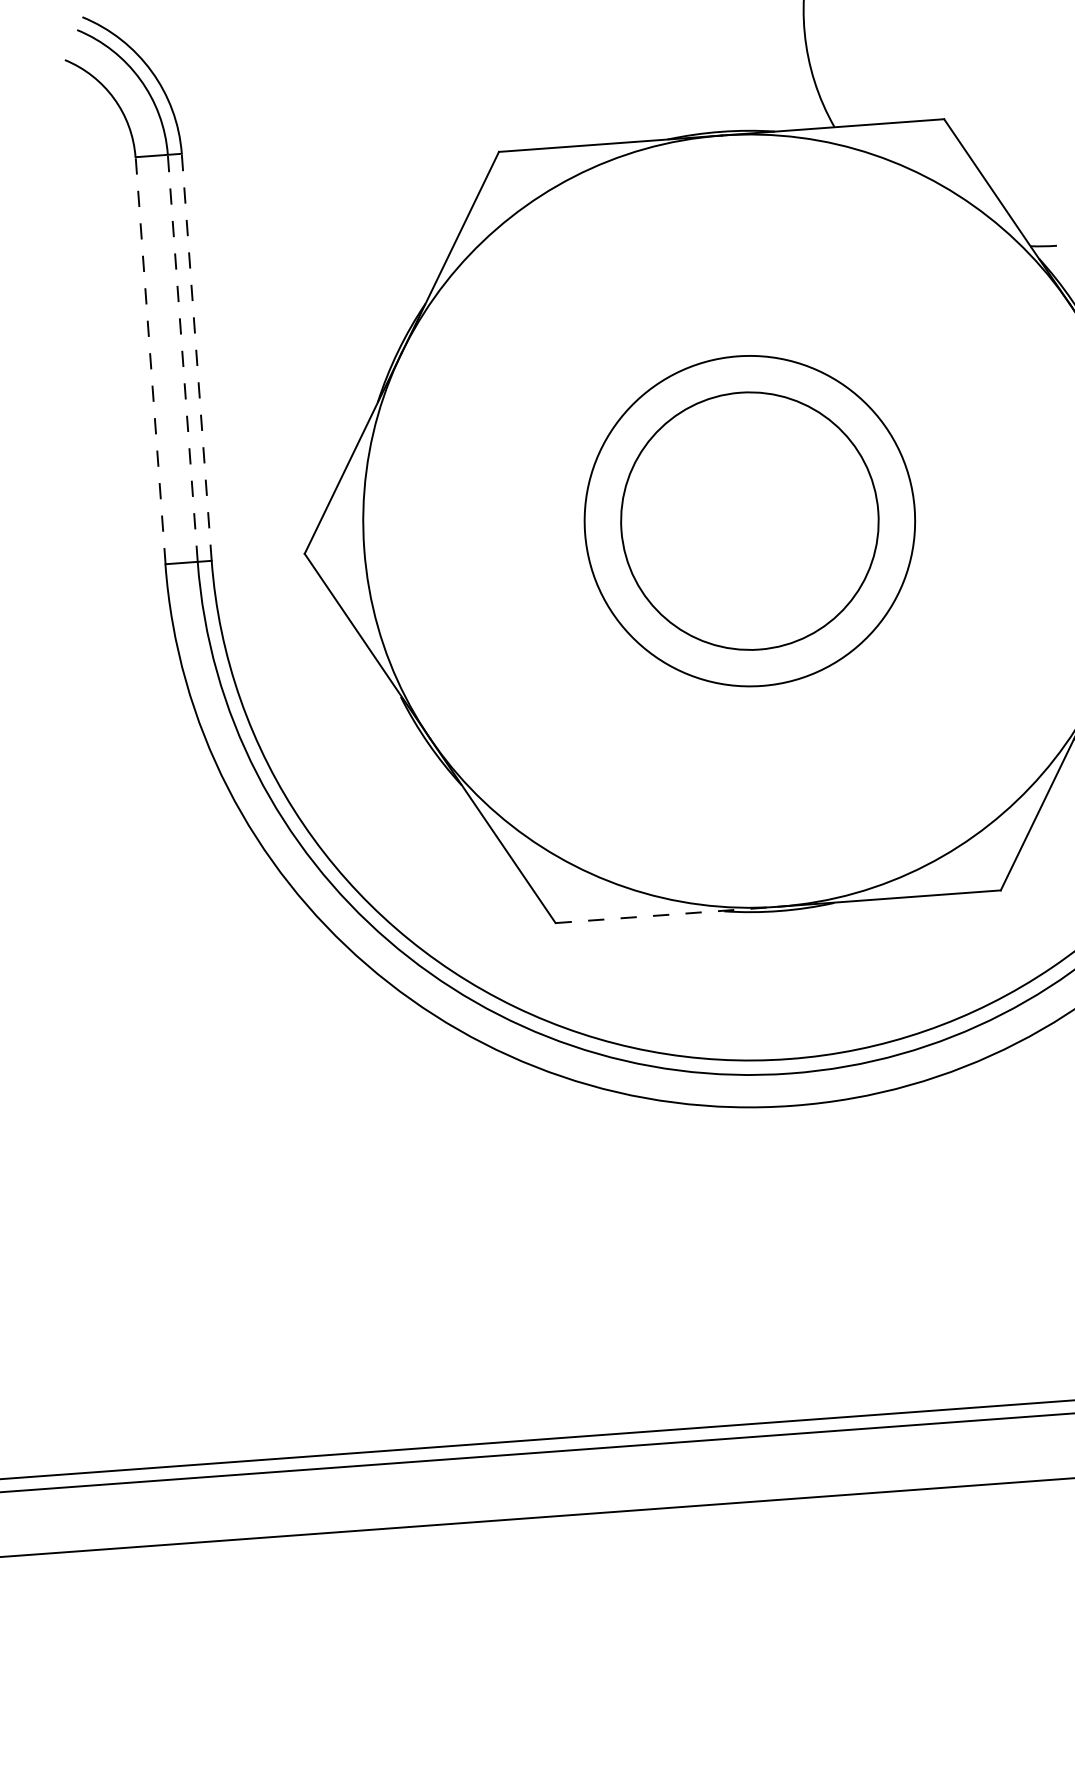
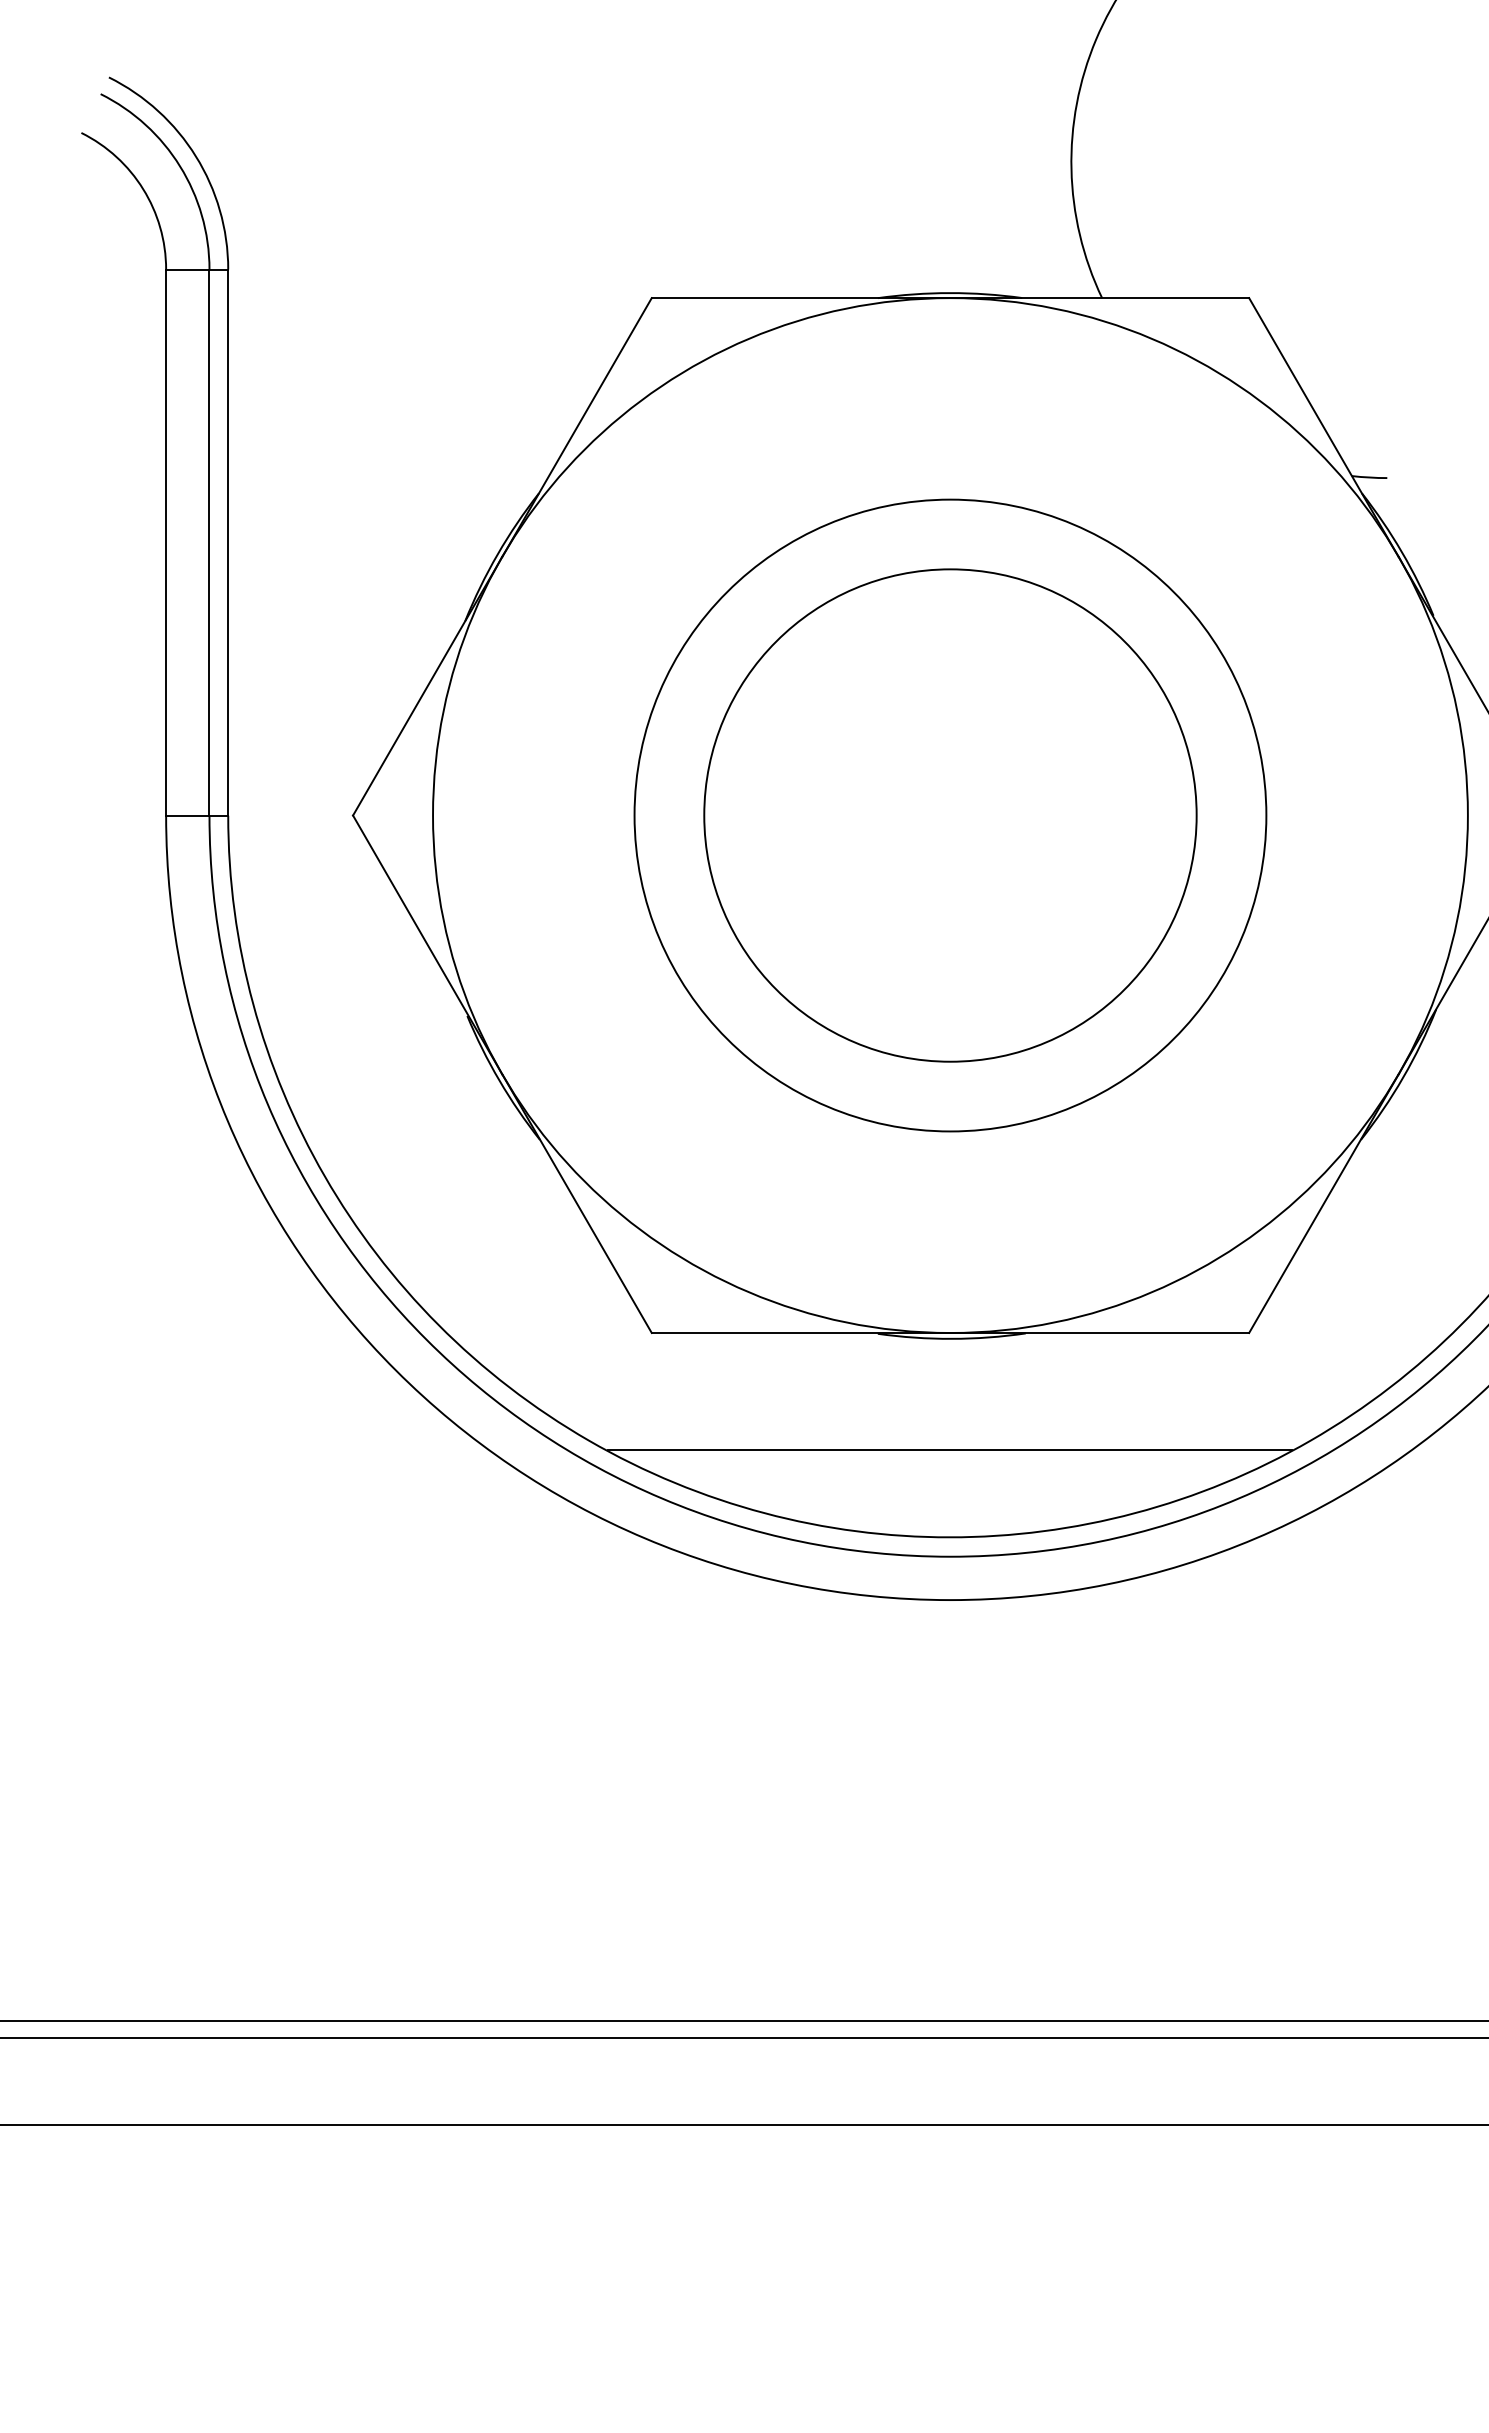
line: (196, 357) -> (228, 542), dashed -> solid
line: (182, 358) -> (209, 542), dashed -> solid
line: (150, 360) -> (166, 542), dashed -> solid
circle: (749, 521) -> (950, 815), size x1.43
circle: (749, 521) -> (950, 815), size x1.43
line: (667, 914) -> (801, 1332), dashed -> solid
line: (783, 993) -> (949, 1449), added

